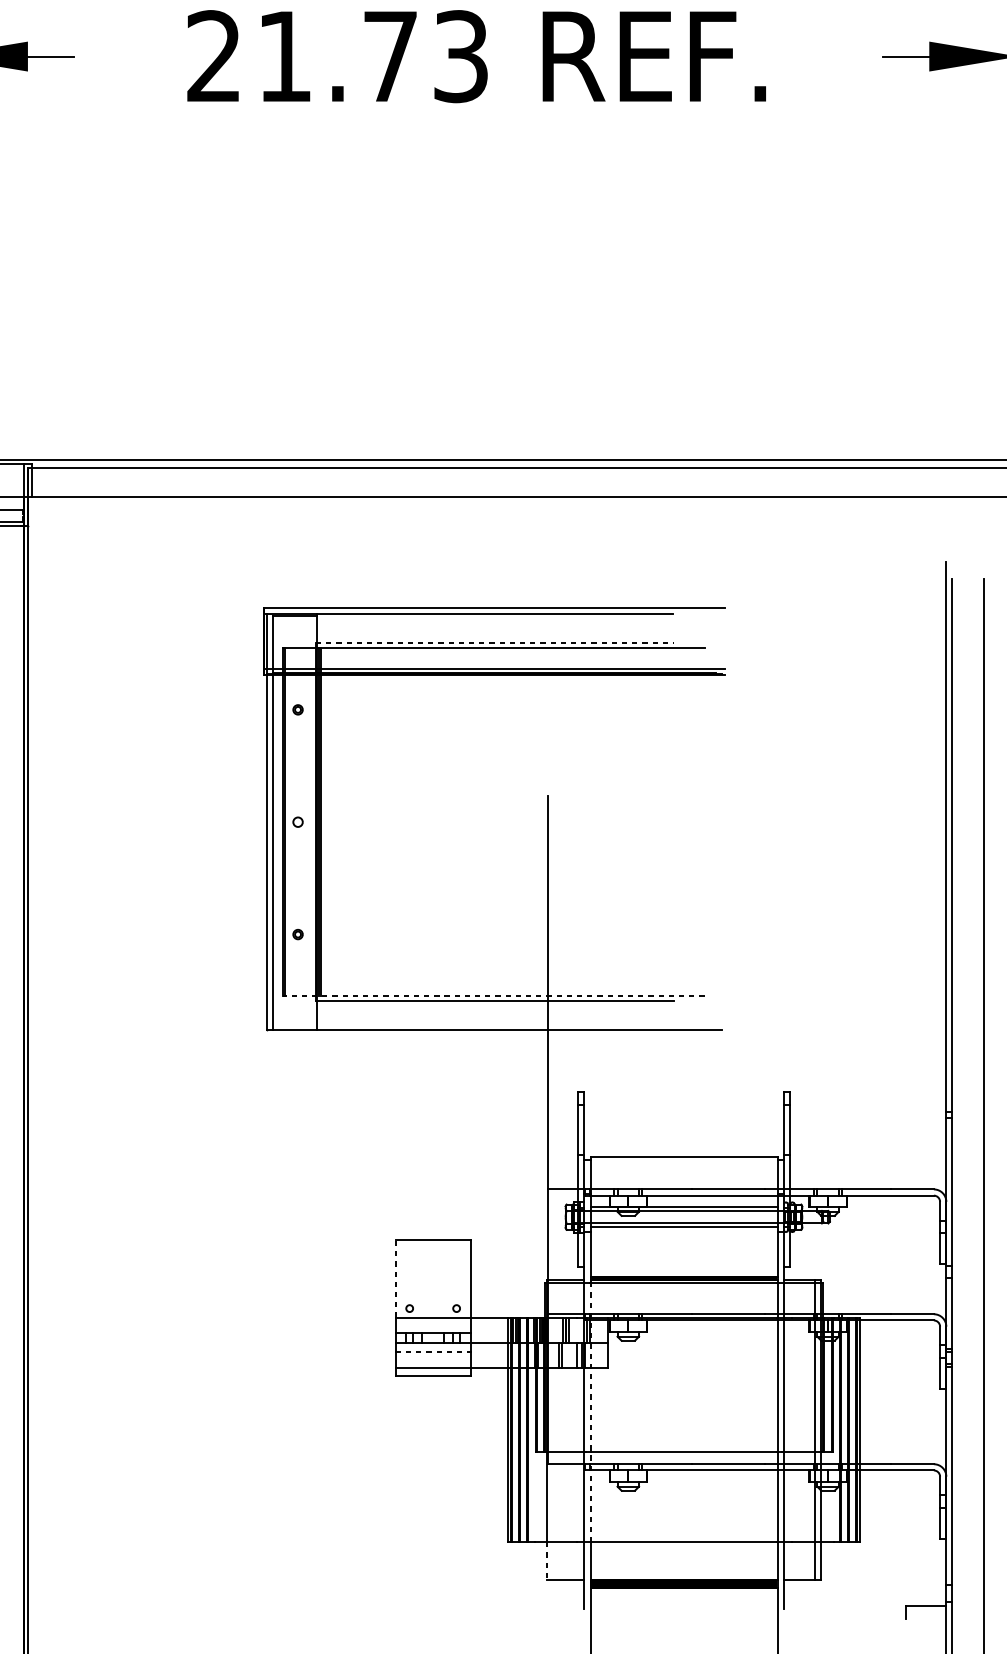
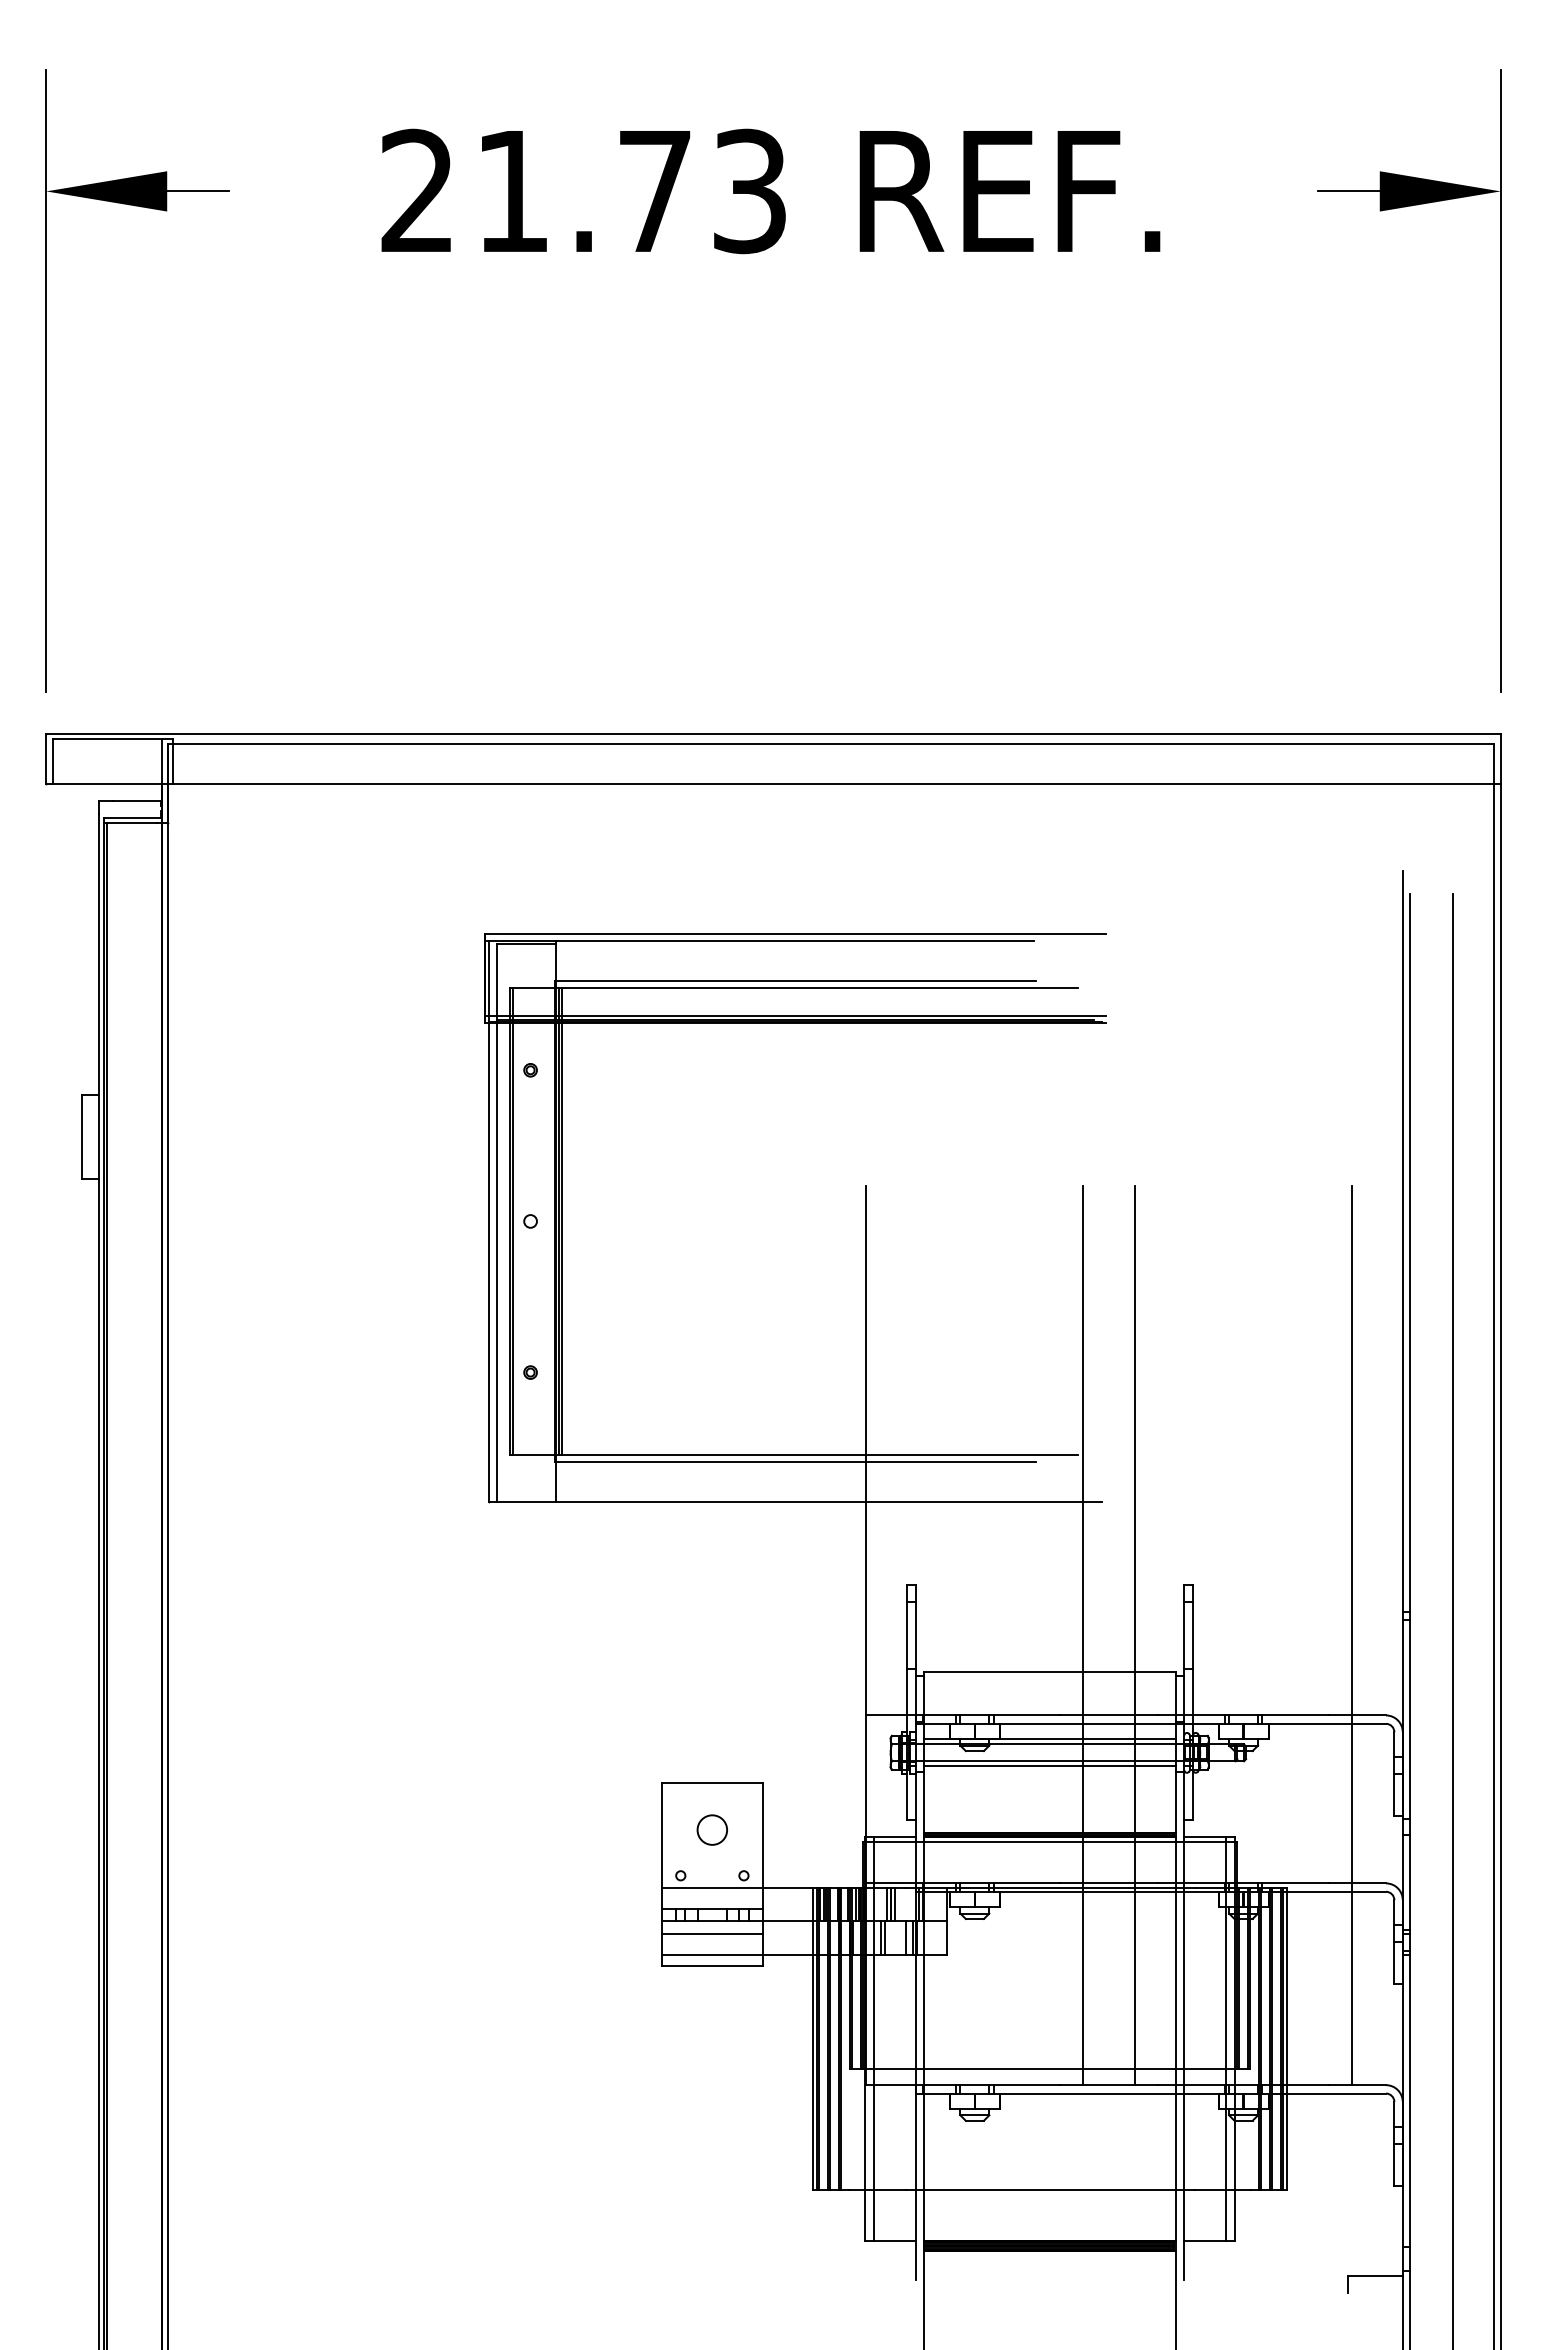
line: (494, 643) -> (795, 980), dashed -> solid
line: (493, 996) -> (793, 1455), dashed -> solid
line: (709, 1129) -> (1083, 1635), added
line: (747, 1129) -> (1135, 1635), added
line: (908, 1129) -> (1352, 1635), added
circle: (432, 1274) -> (711, 1829), added
line: (395, 1277) -> (661, 1834), dashed -> solid
line: (433, 1352) -> (712, 1934), dashed -> solid
line: (590, 1412) -> (924, 2015), dashed -> solid
line: (552, 1429) -> (873, 2038), added
line: (546, 1561) -> (865, 2215), dashed -> solid

